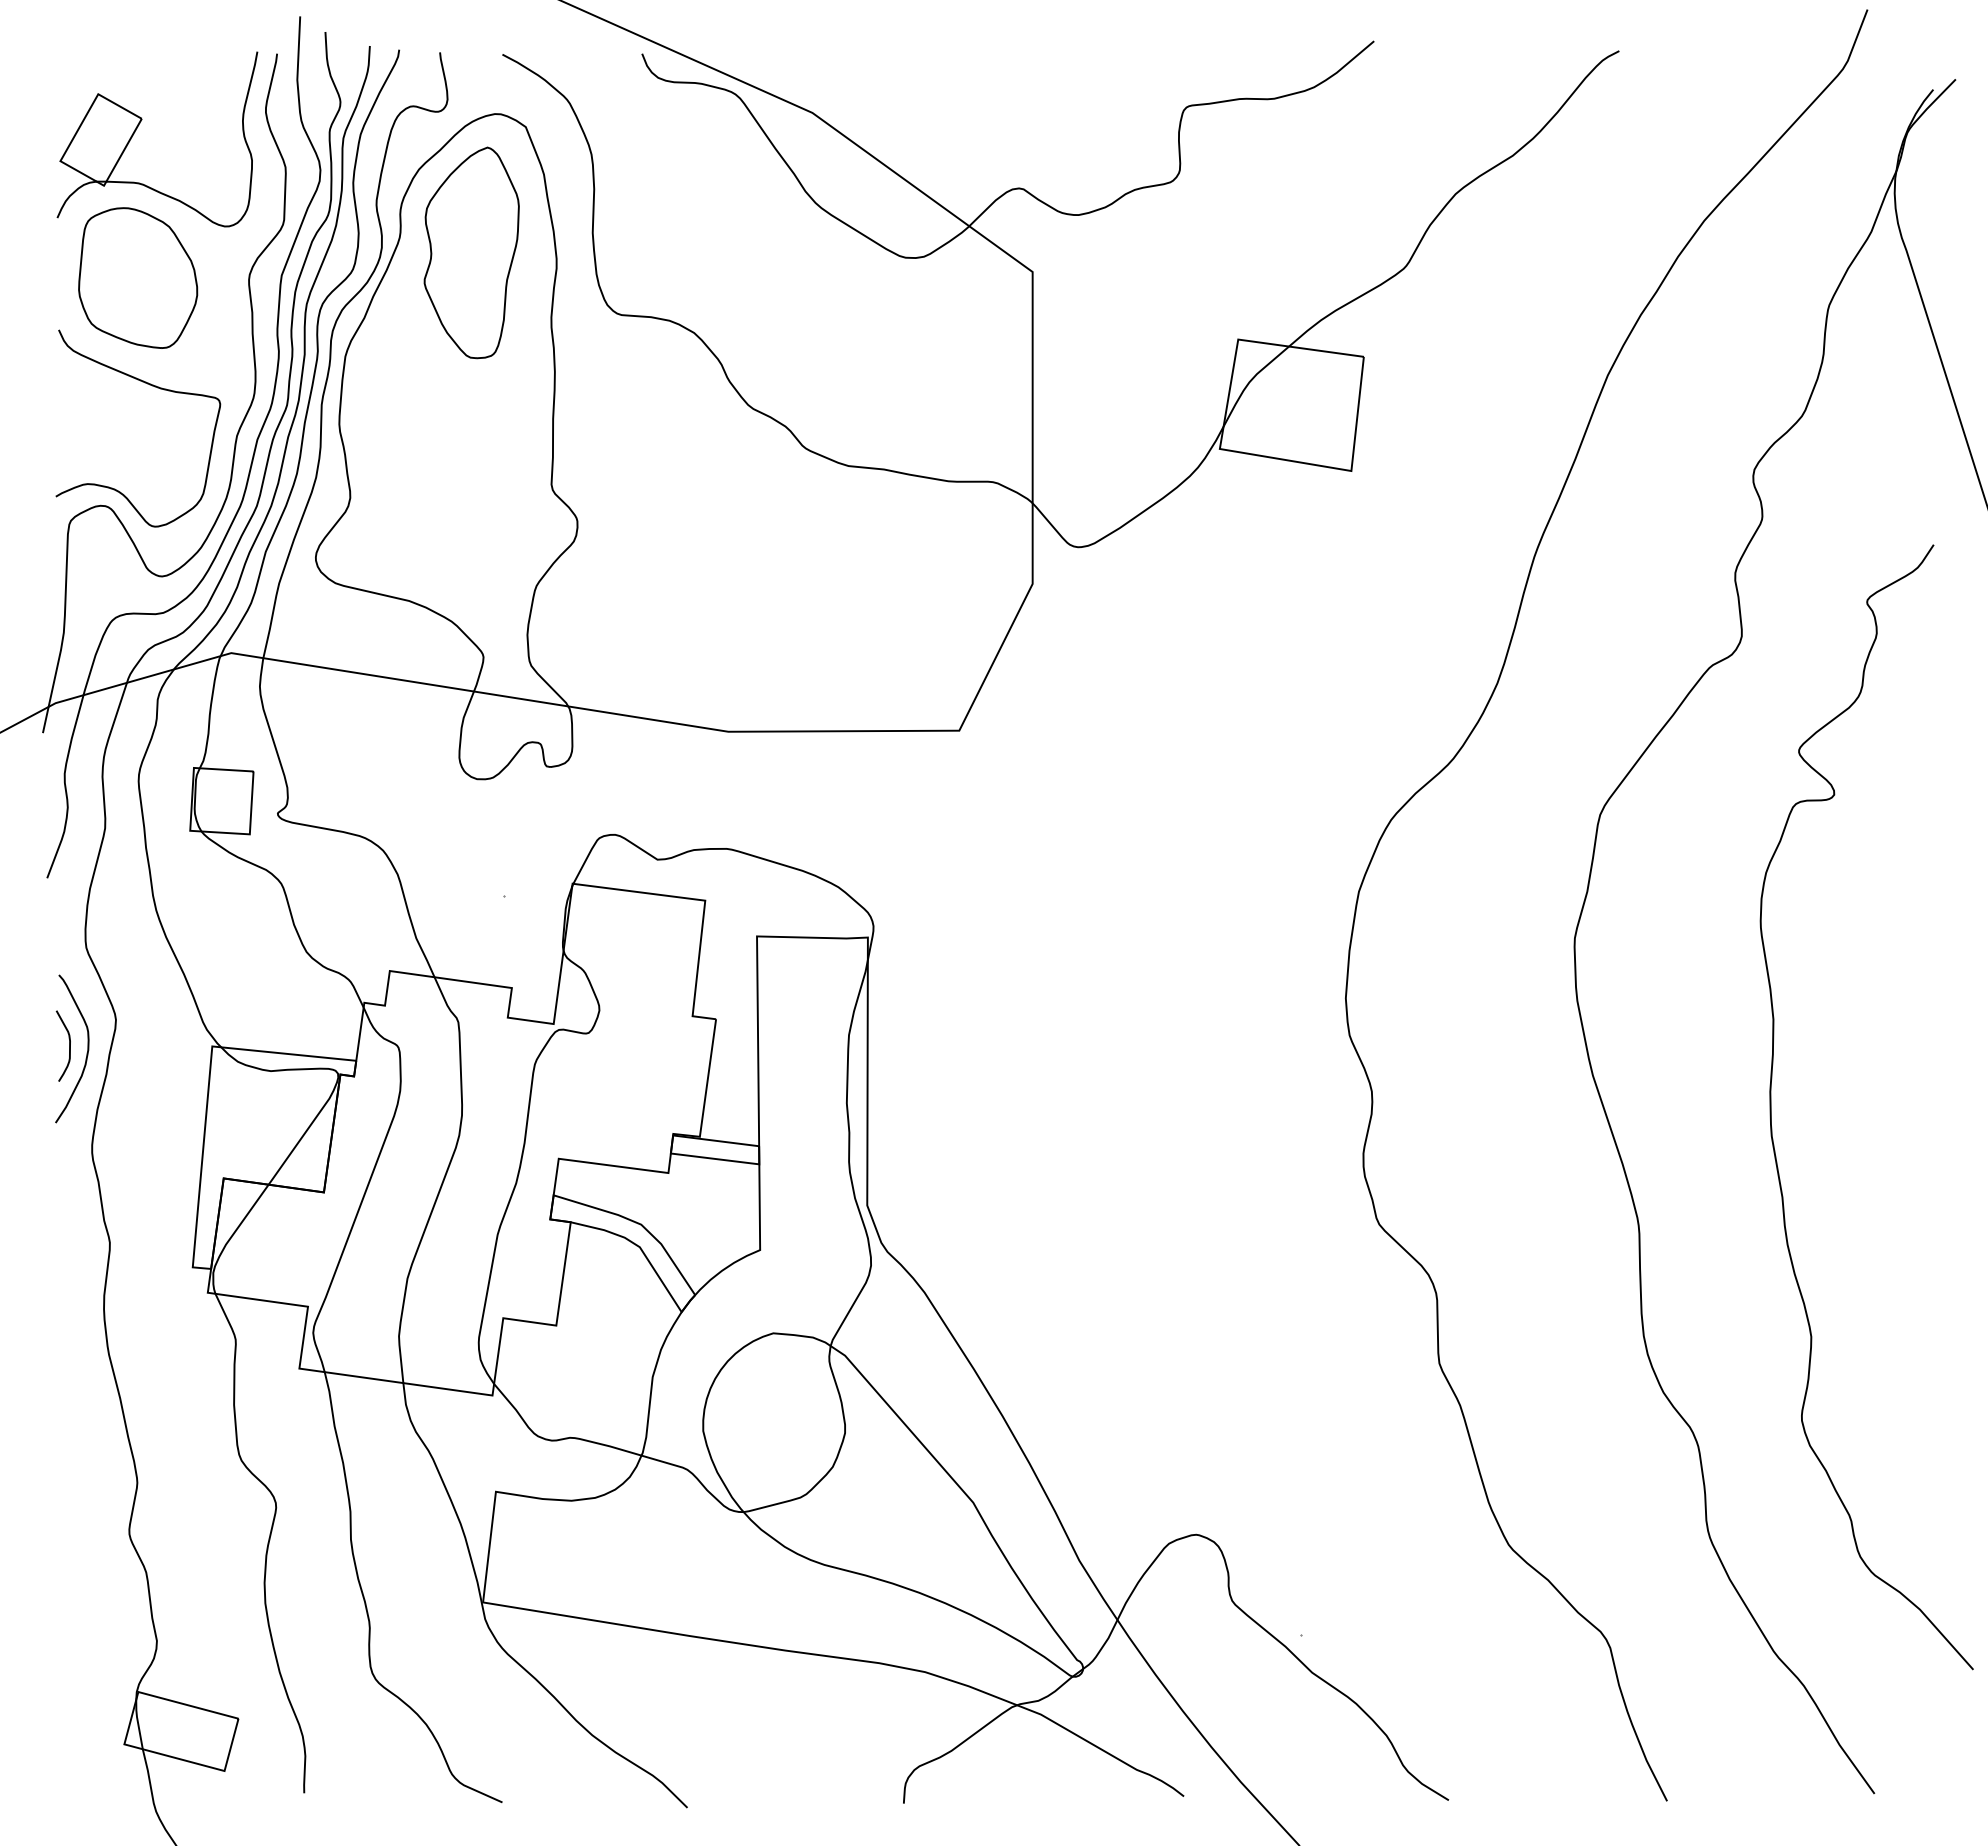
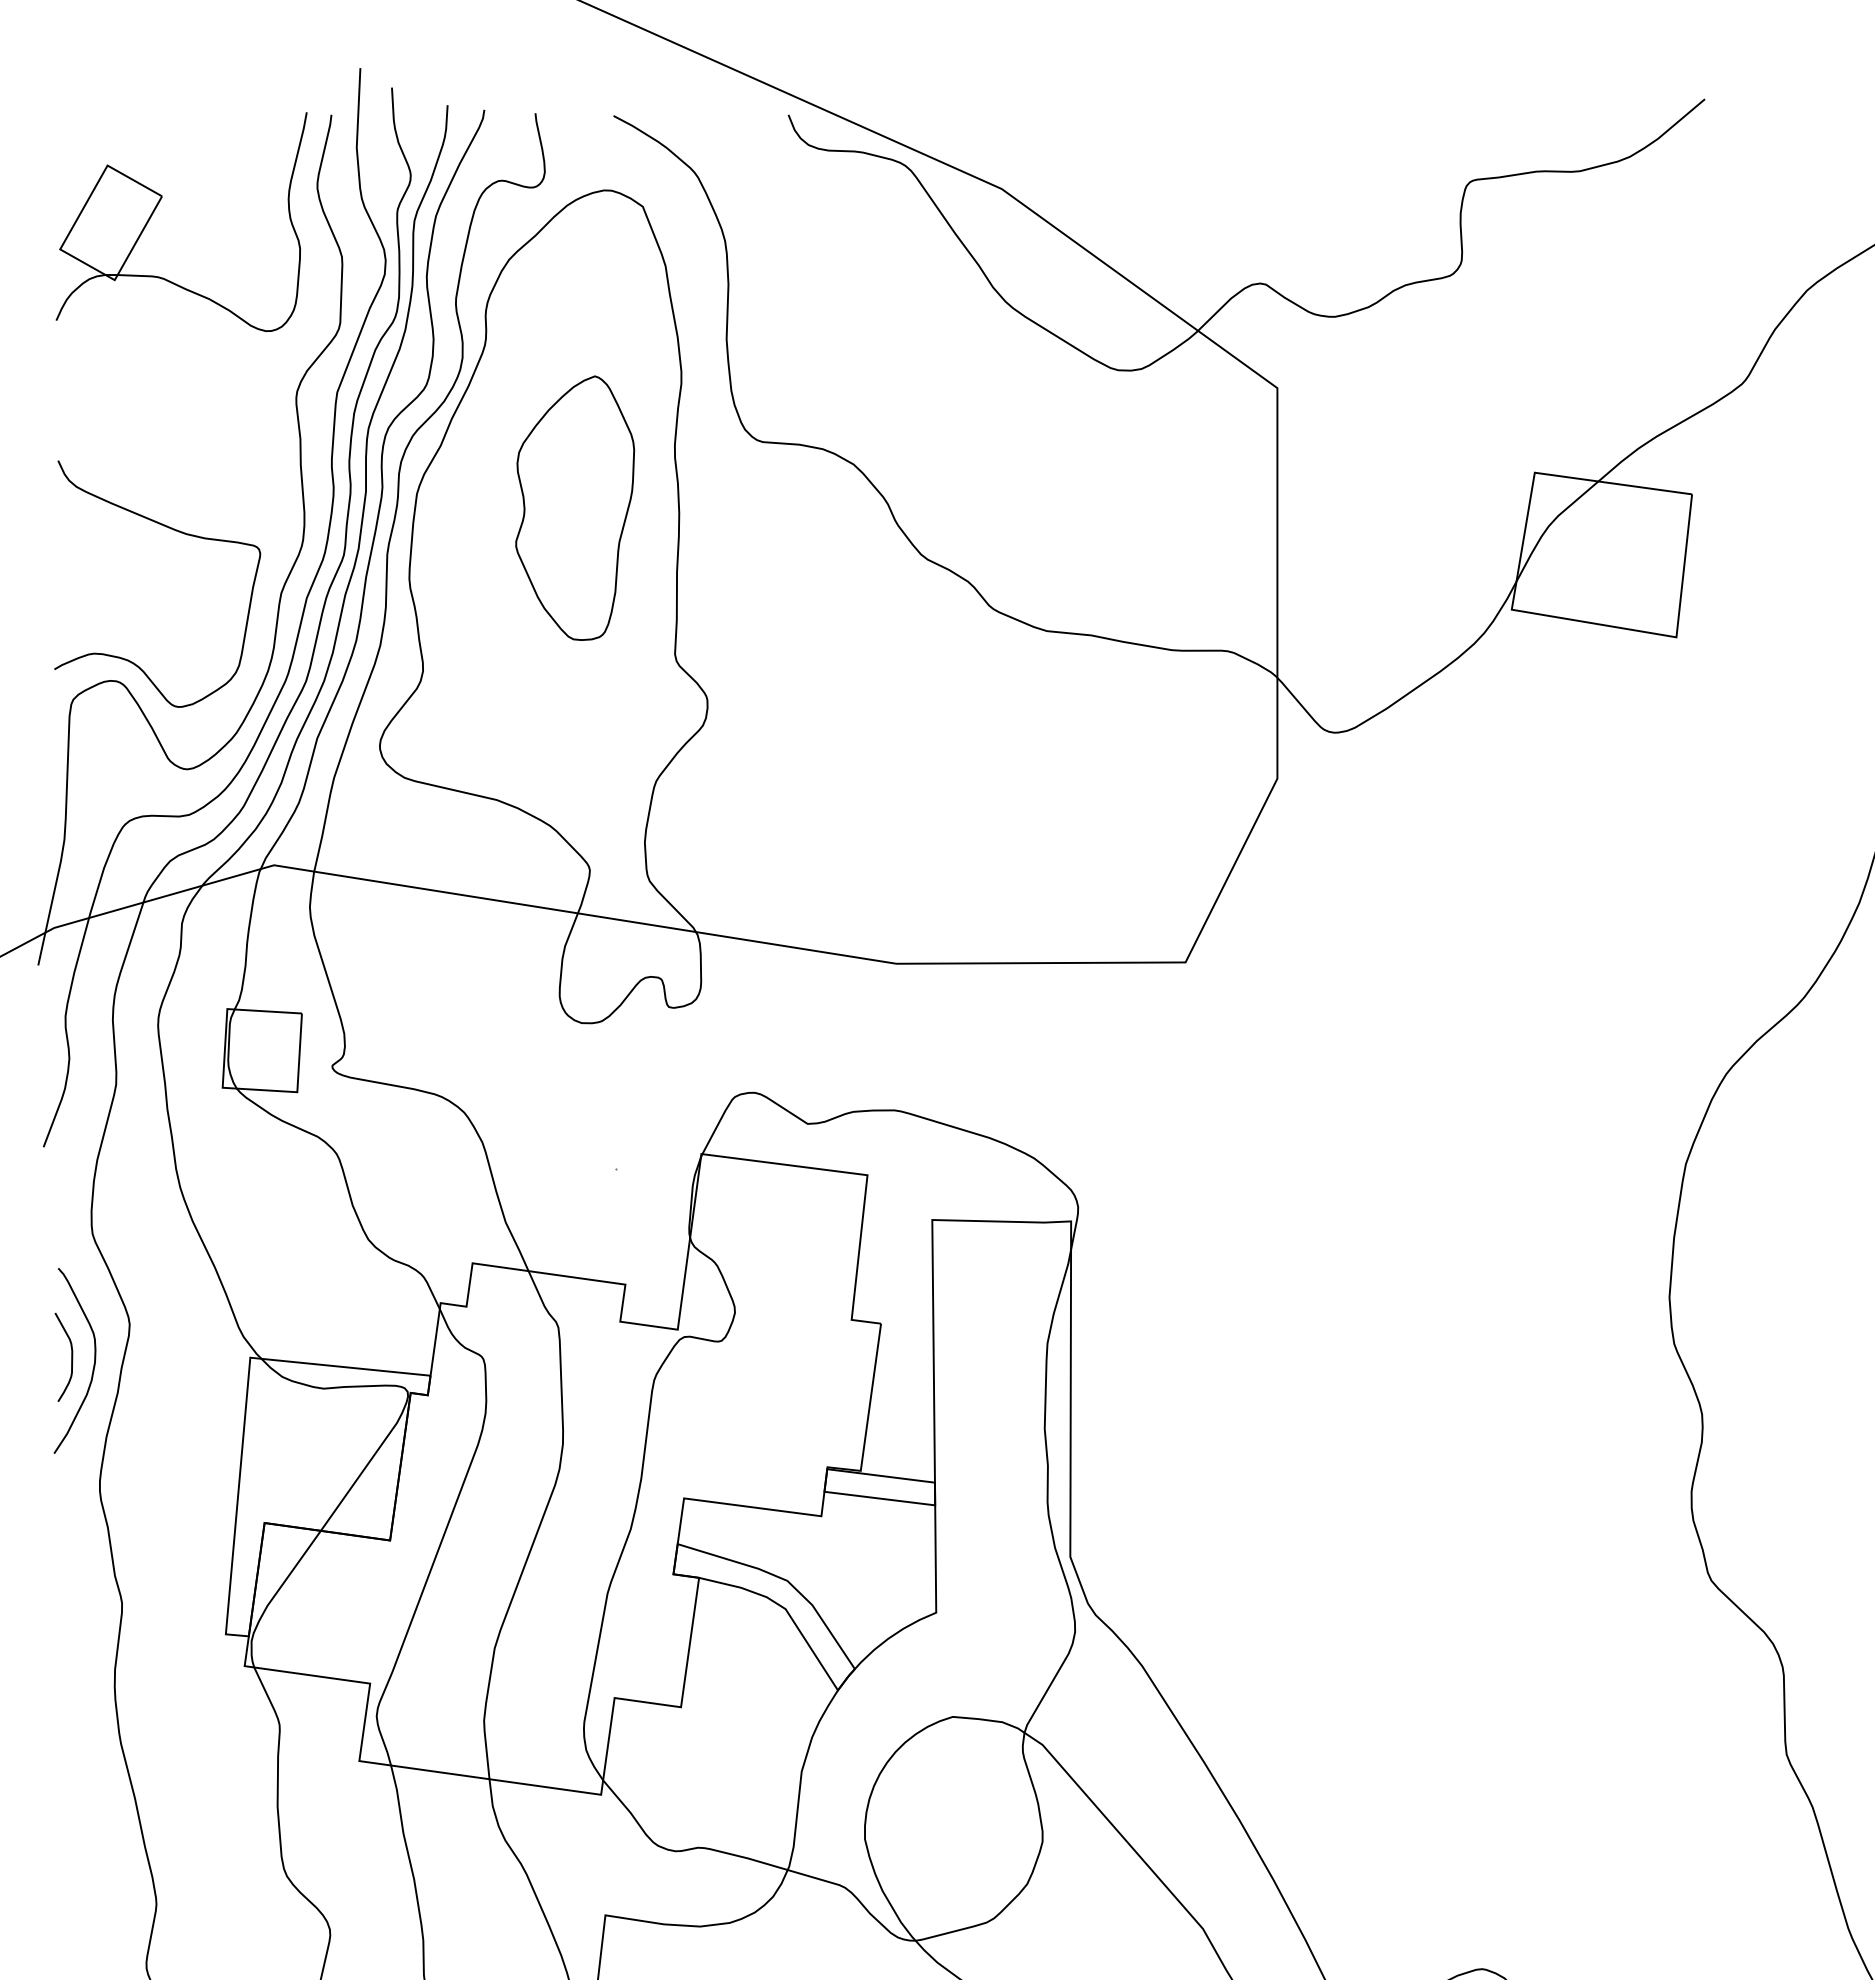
part: (471, 252) -> (574, 507), moved
part: (138, 277) -> (157, 395), removed

